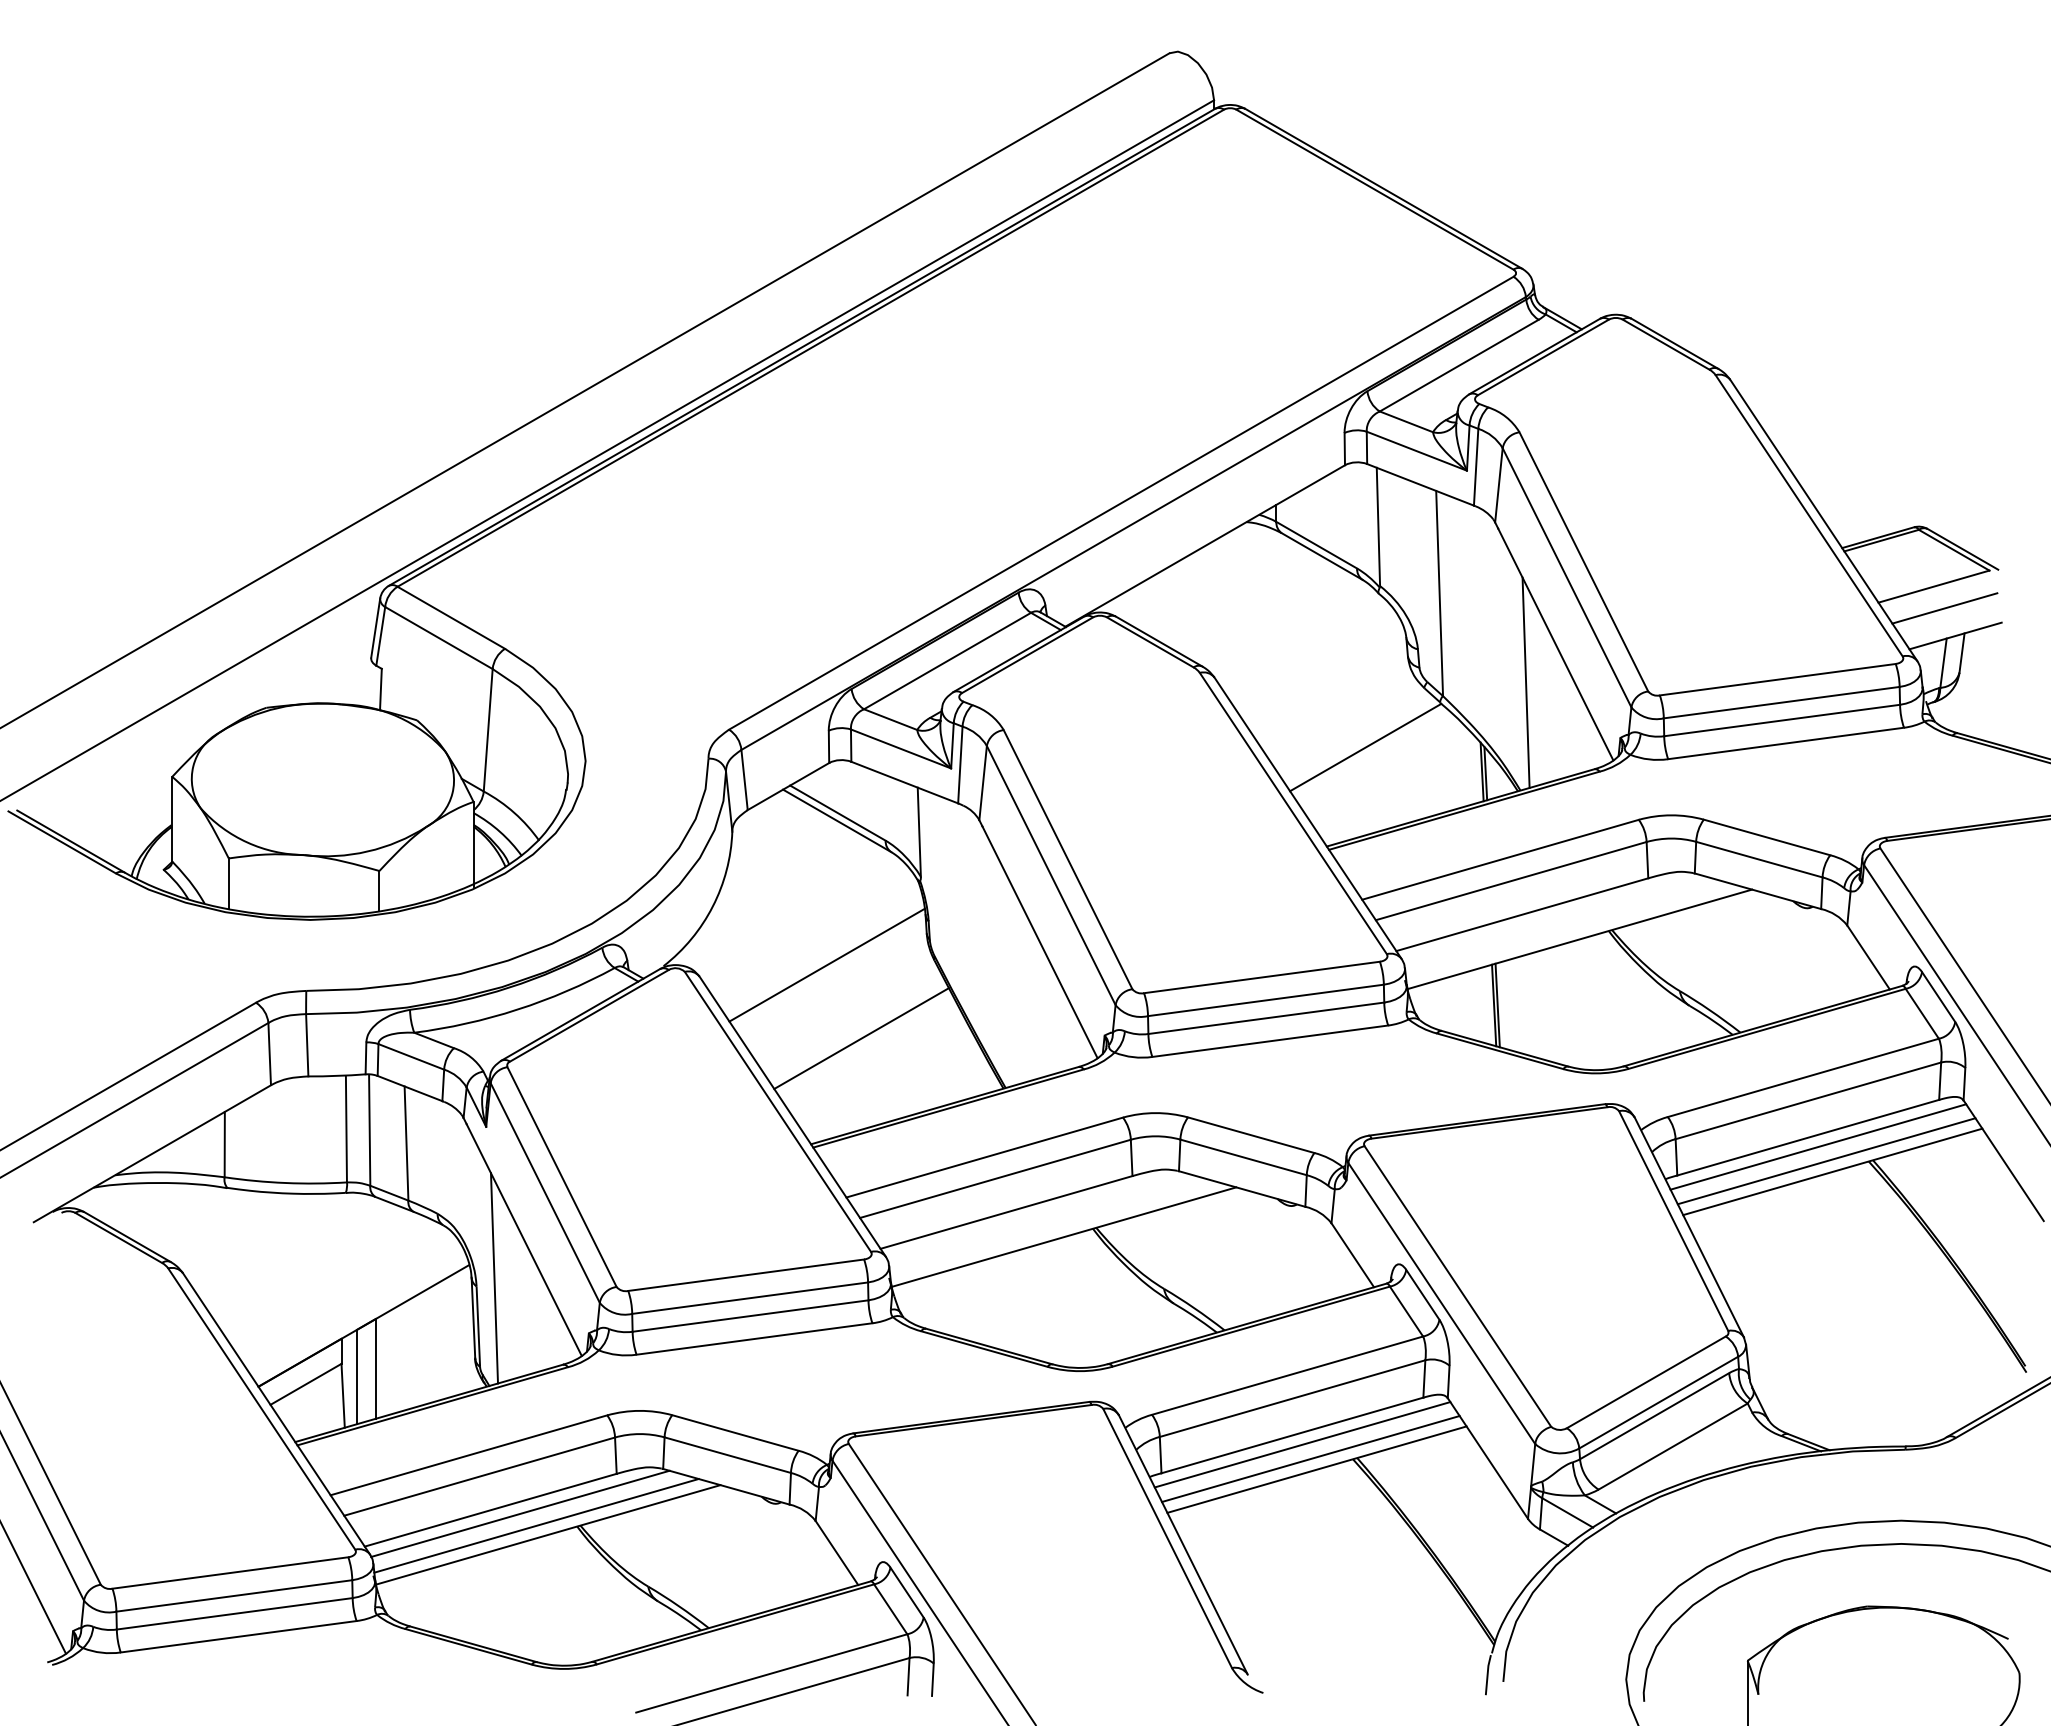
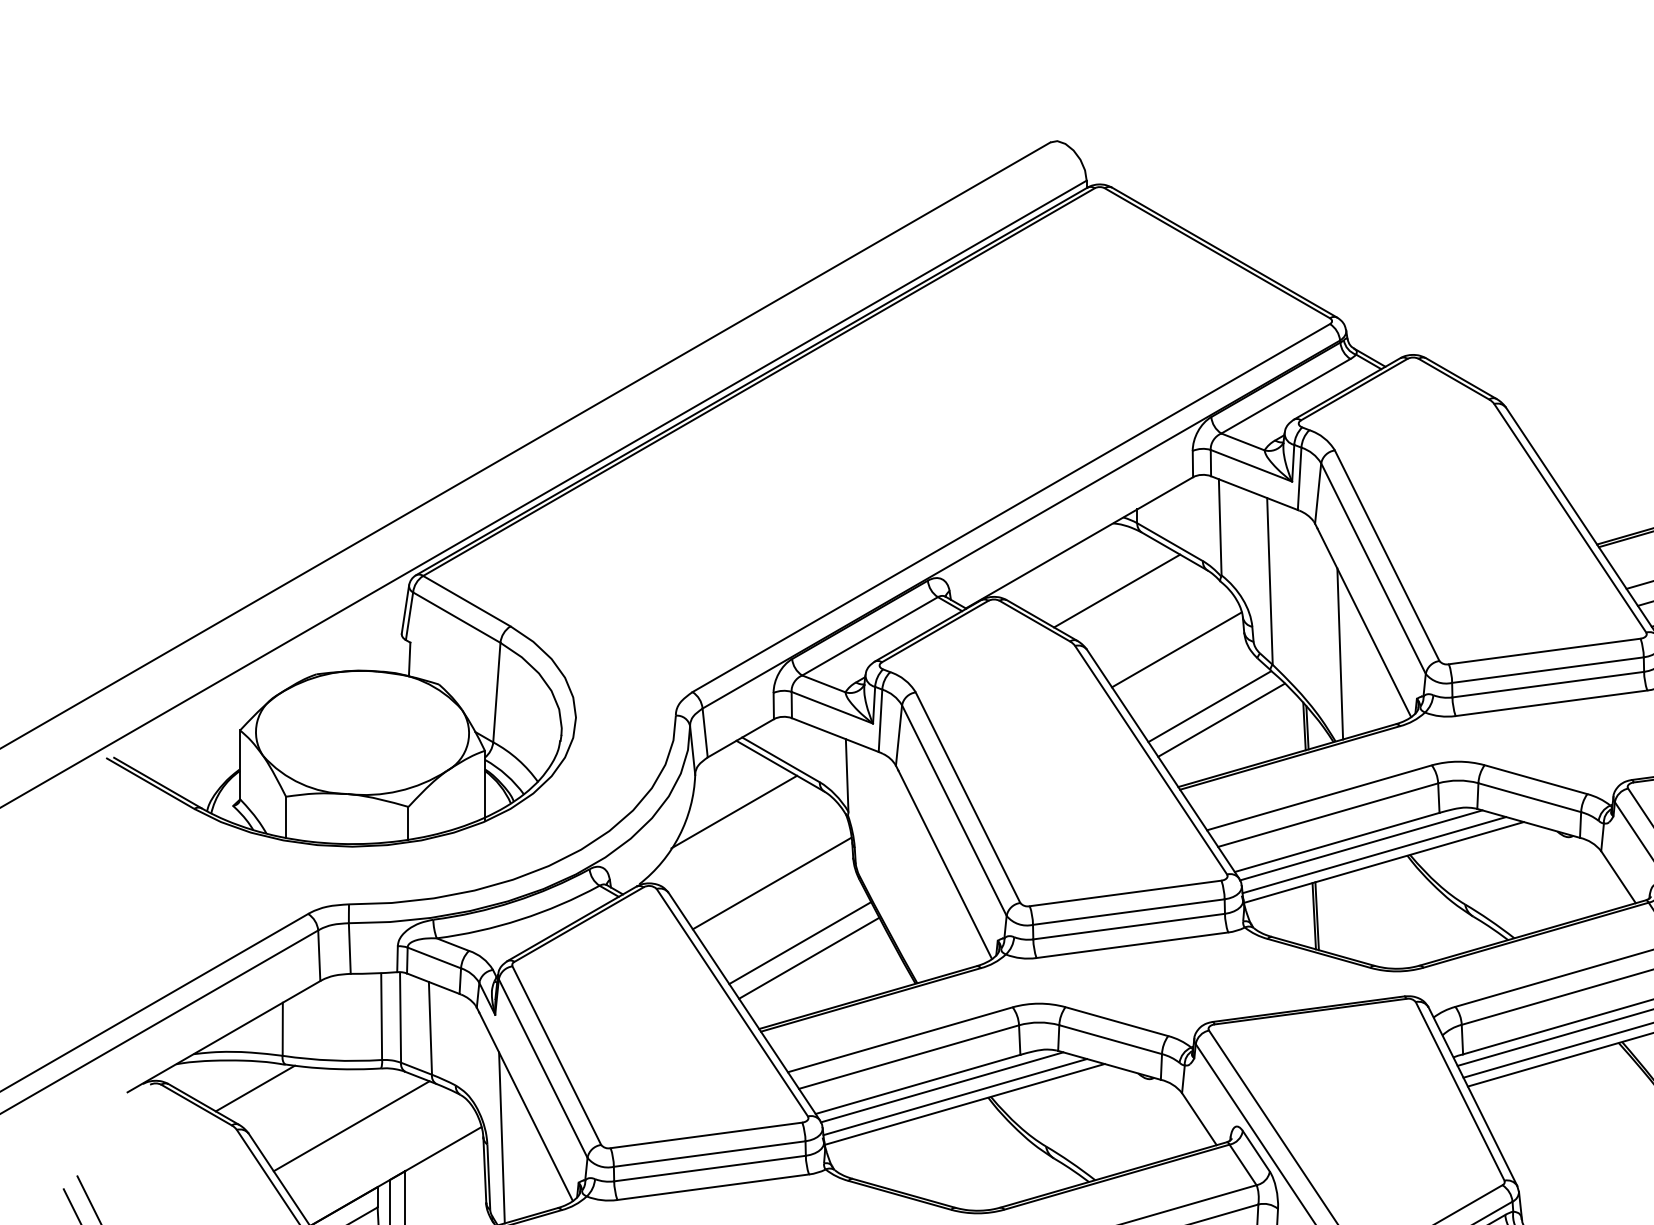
line: (1251, 605) -> (1117, 591), added
line: (1324, 677) -> (1176, 649), added
line: (1379, 764) -> (1221, 720), added
line: (780, 876) -> (734, 811), added
line: (1551, 918) -> (1360, 845), added
line: (1567, 930) -> (1373, 855), added
line: (872, 1057) -> (809, 958), added
line: (1035, 1216) -> (941, 1087), added
line: (190, 1217) -> (254, 1088), added
line: (1052, 1227) -> (955, 1096), added
line: (309, 1263) -> (351, 1125), added

